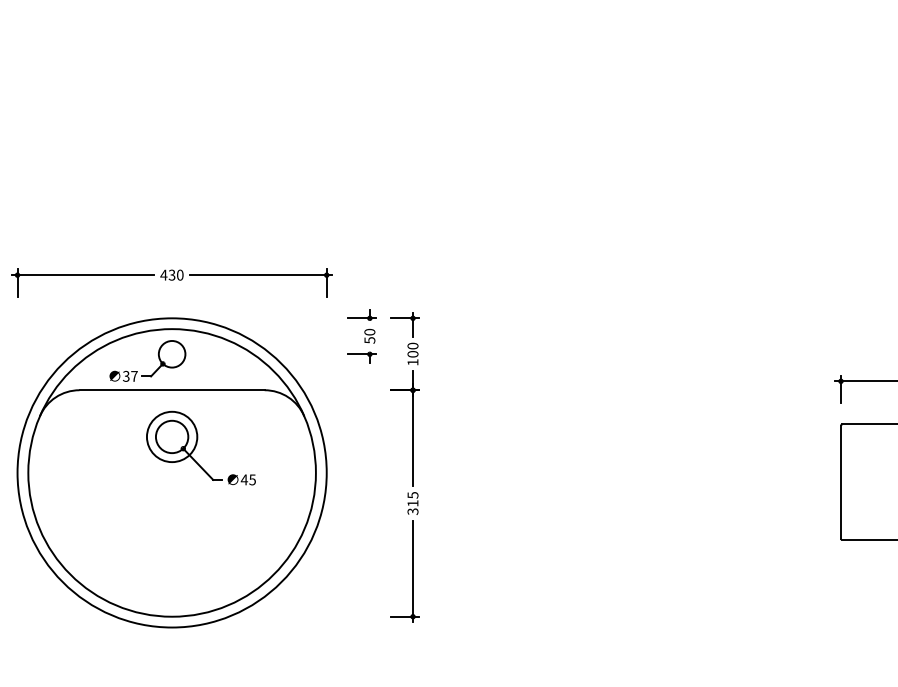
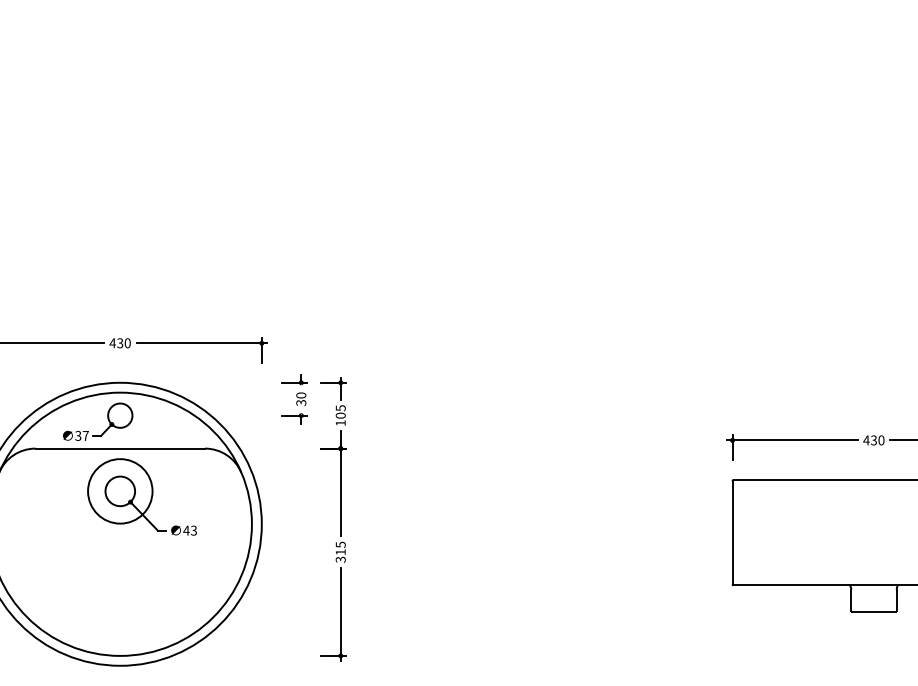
text: (368, 339) -> (300, 402), 50 -> 30
text: (412, 346) -> (340, 408), 100 -> 105
circle: (172, 437) -> (120, 491), size x1.4
text: (252, 478) -> (193, 529), 45 -> 43

